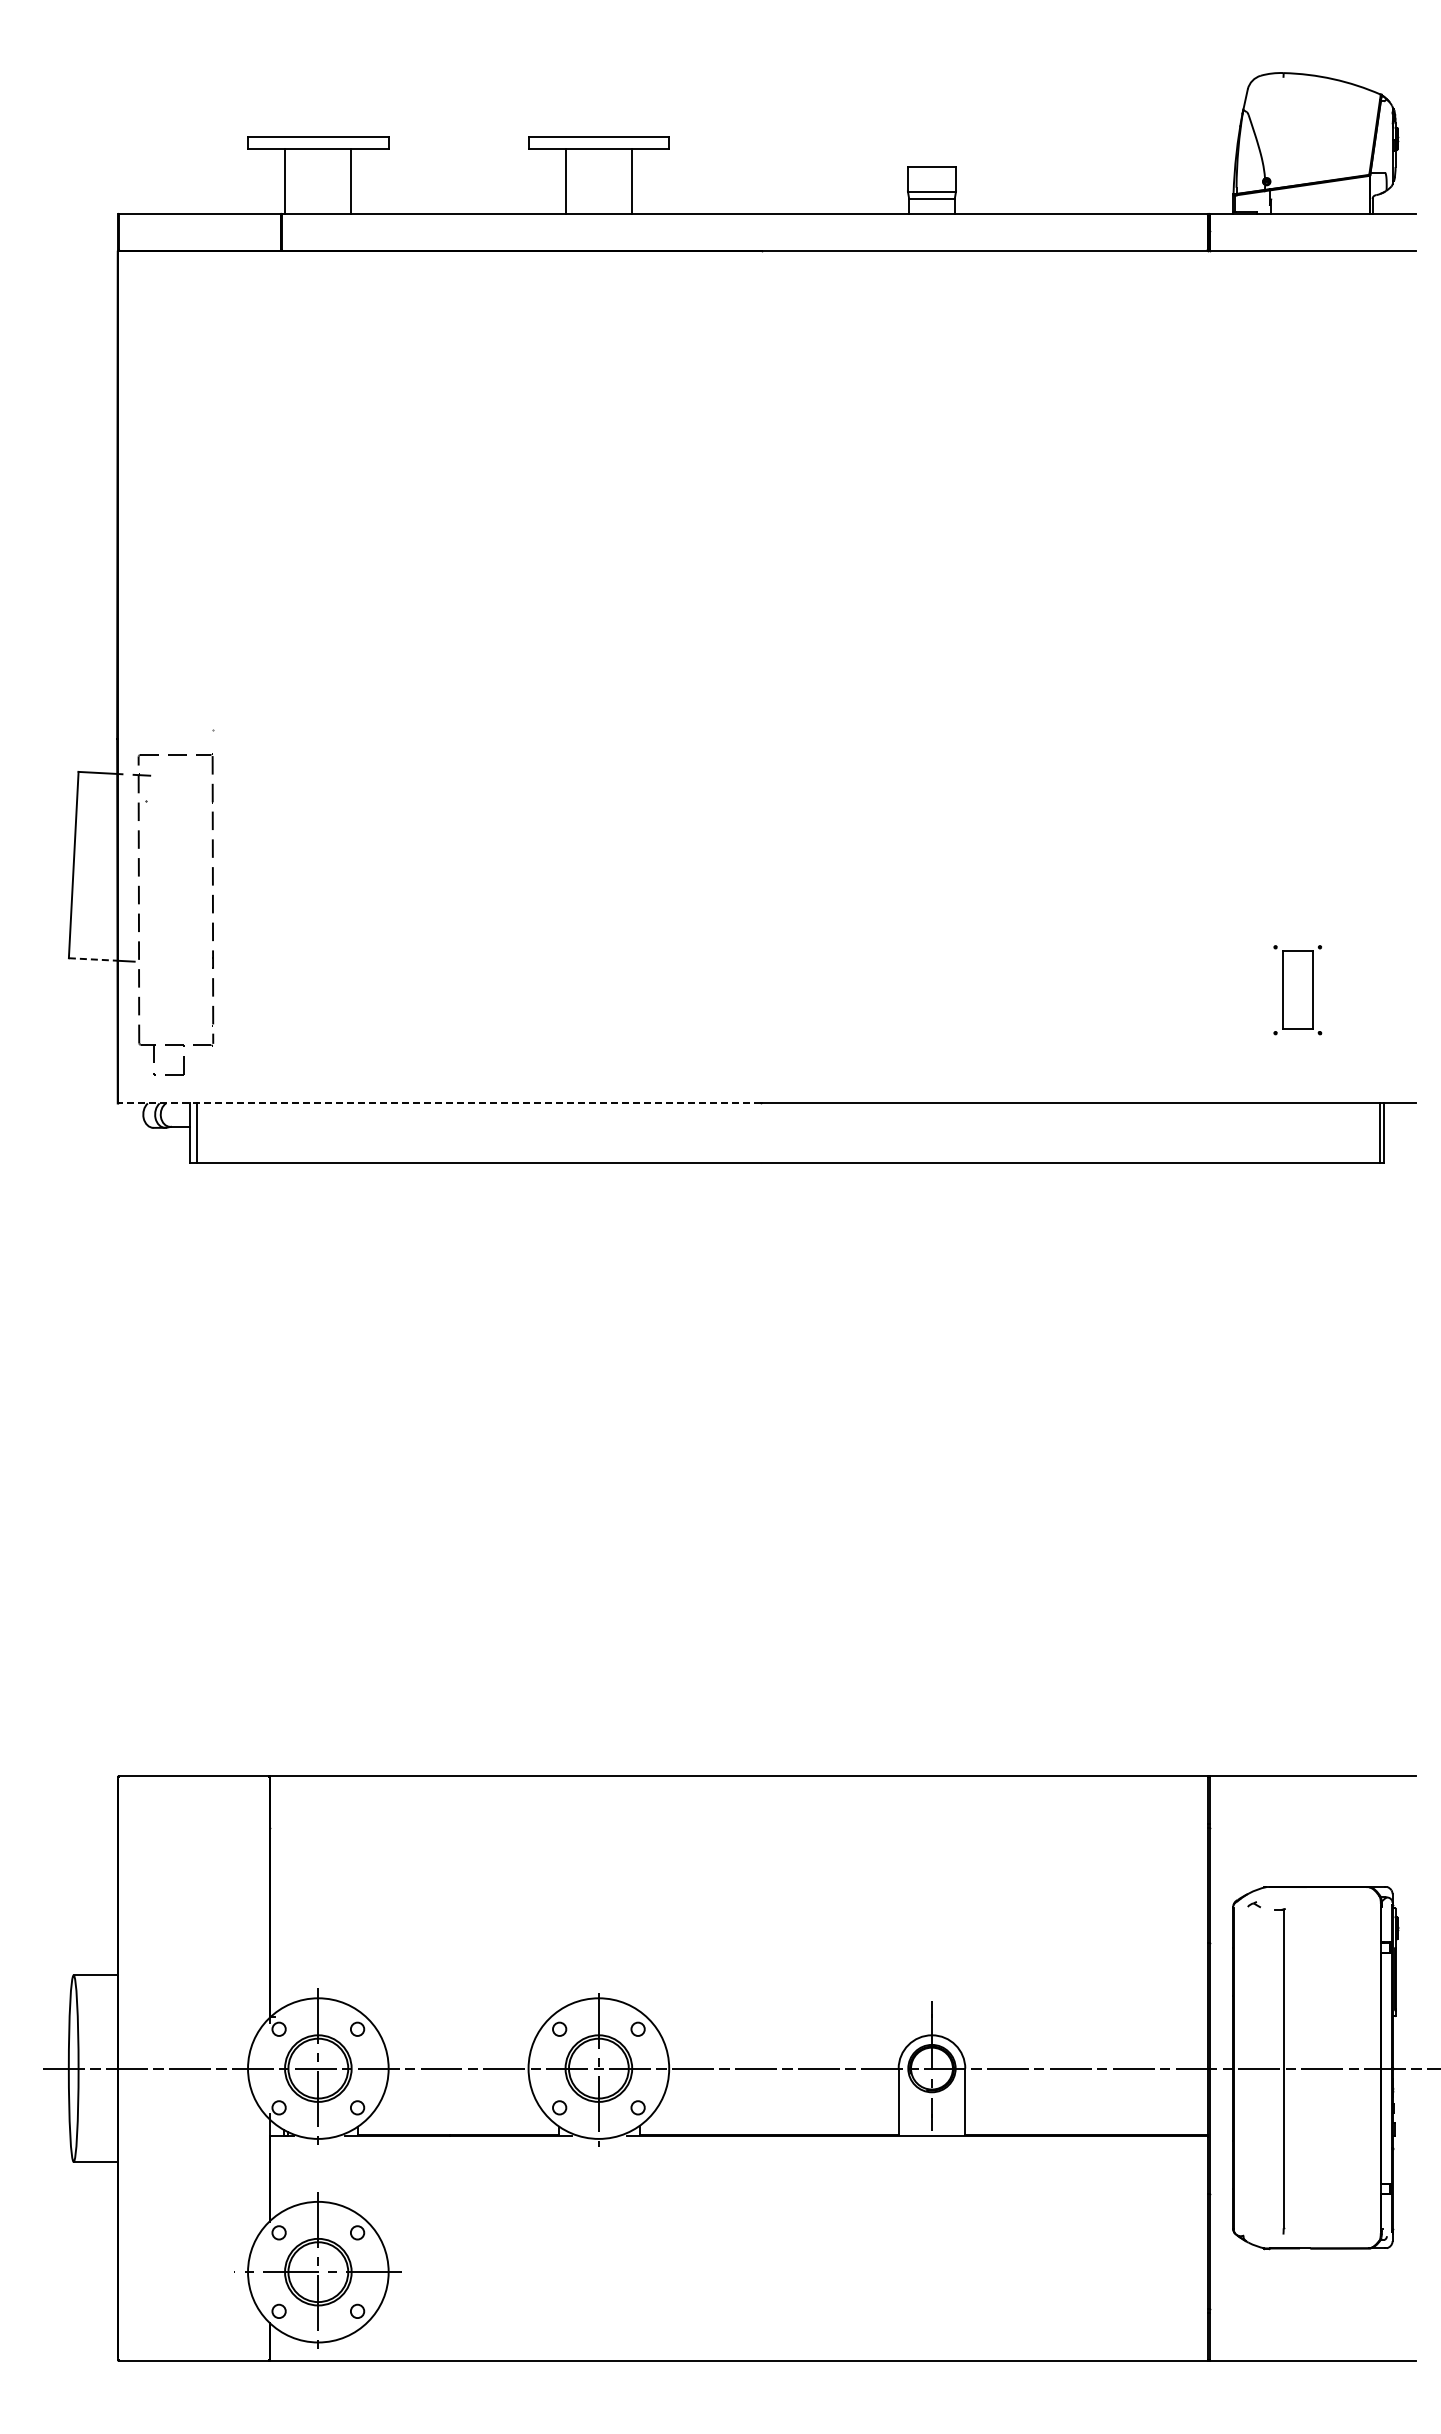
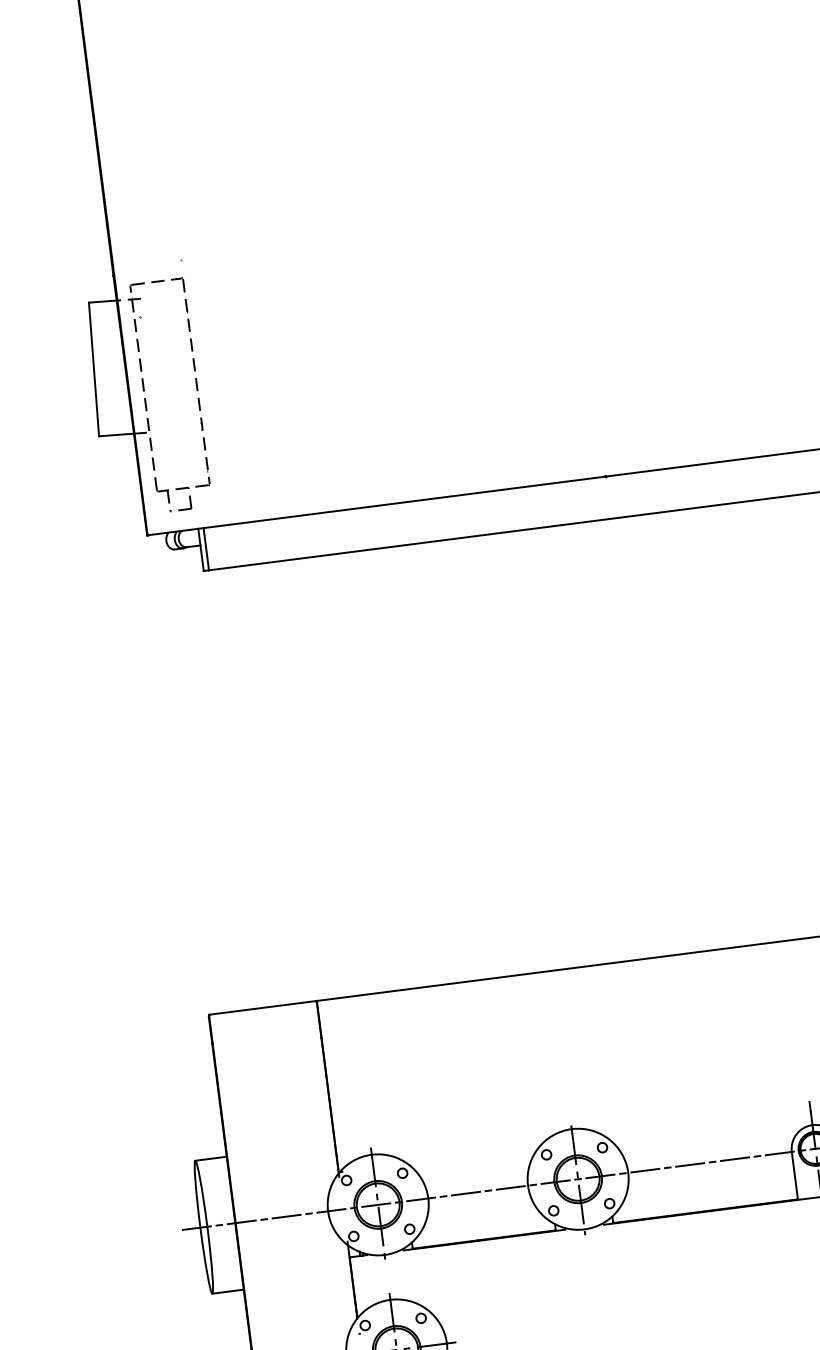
line: (93, 959) -> (116, 434), dashed -> solid
line: (439, 1103) -> (376, 506), dashed -> solid

